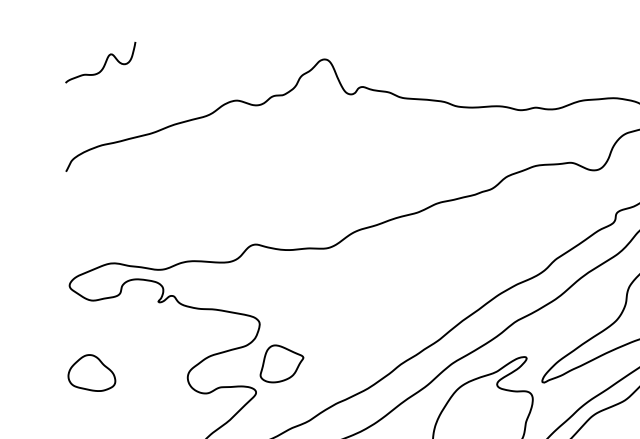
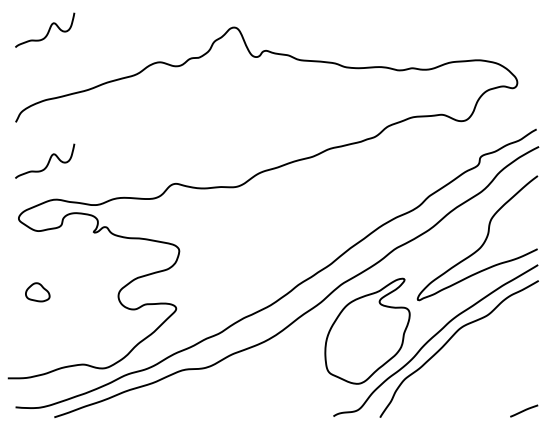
curve: (103, 219) -> (47, 162), added
part: (281, 363) -> (197, 284), removed
part: (91, 373) -> (37, 292), size x0.6

